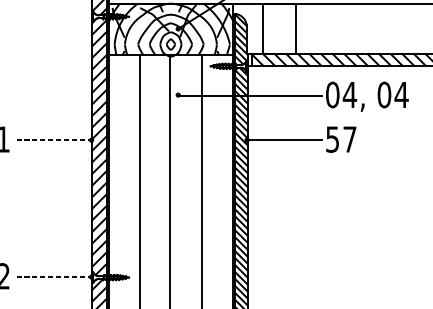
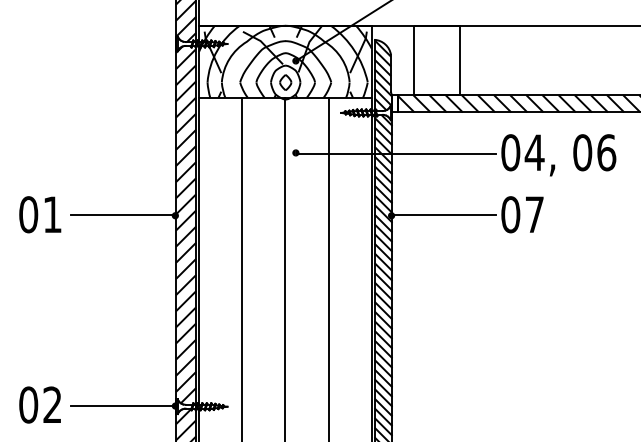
text: (401, 94) -> (606, 152), 04 -> 06
text: (332, 139) -> (510, 214), 57 -> 07
line: (52, 140) -> (121, 215), dashed -> solid
line: (52, 276) -> (121, 405), dashed -> solid

